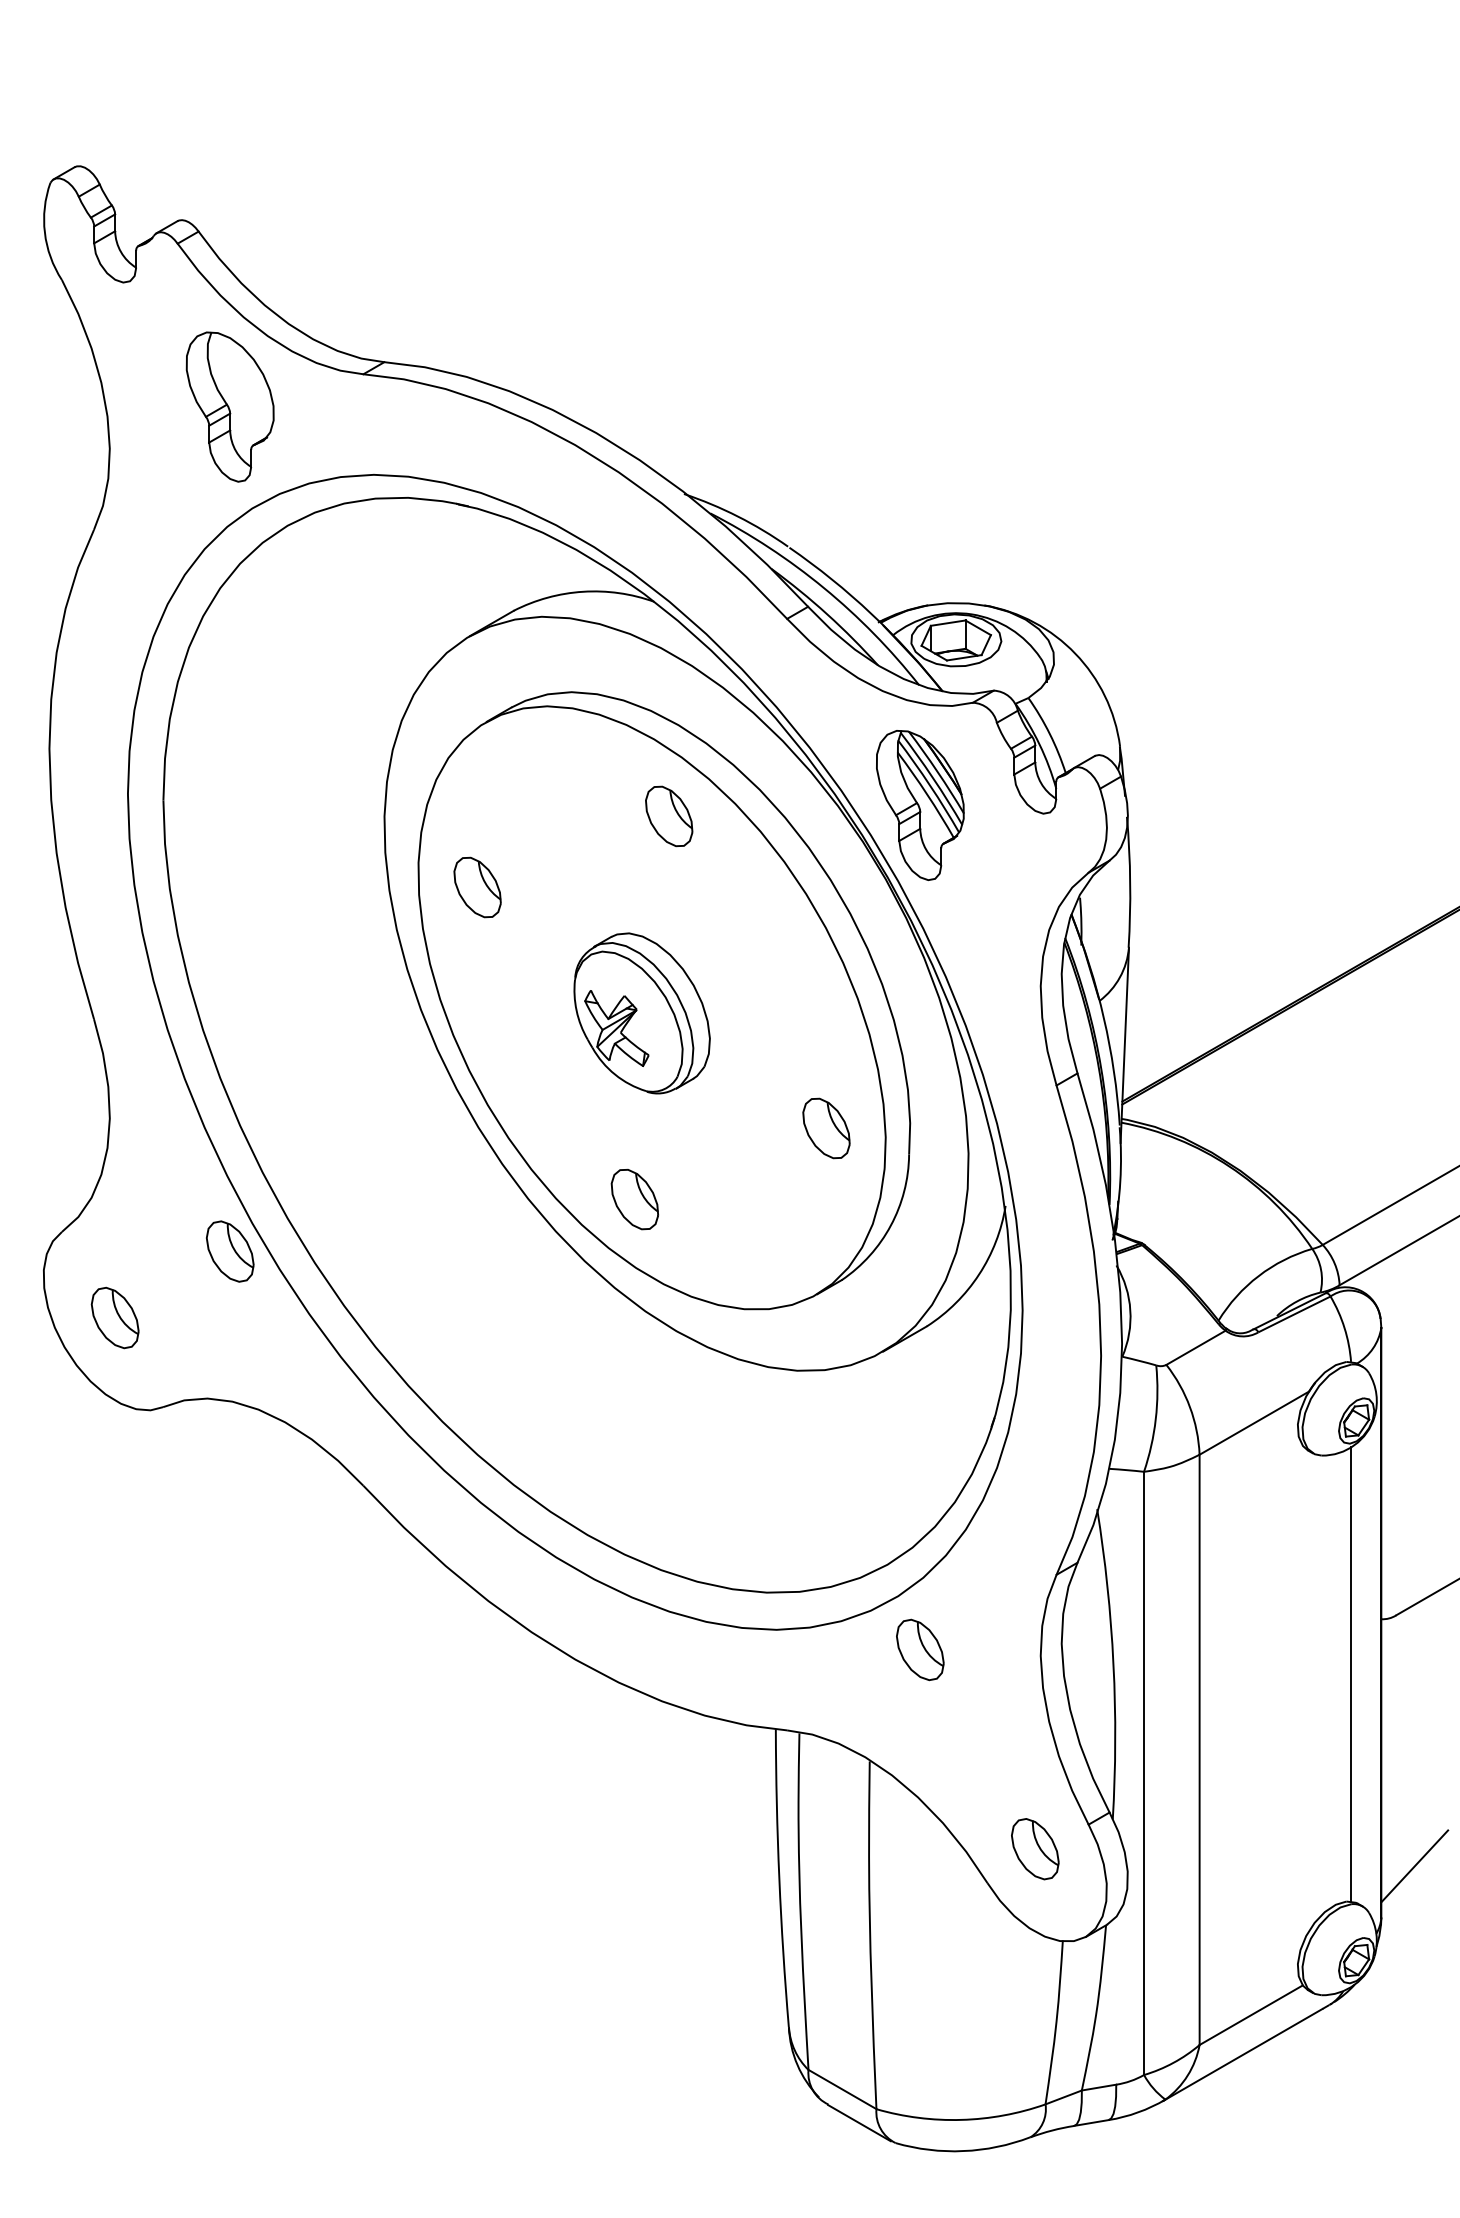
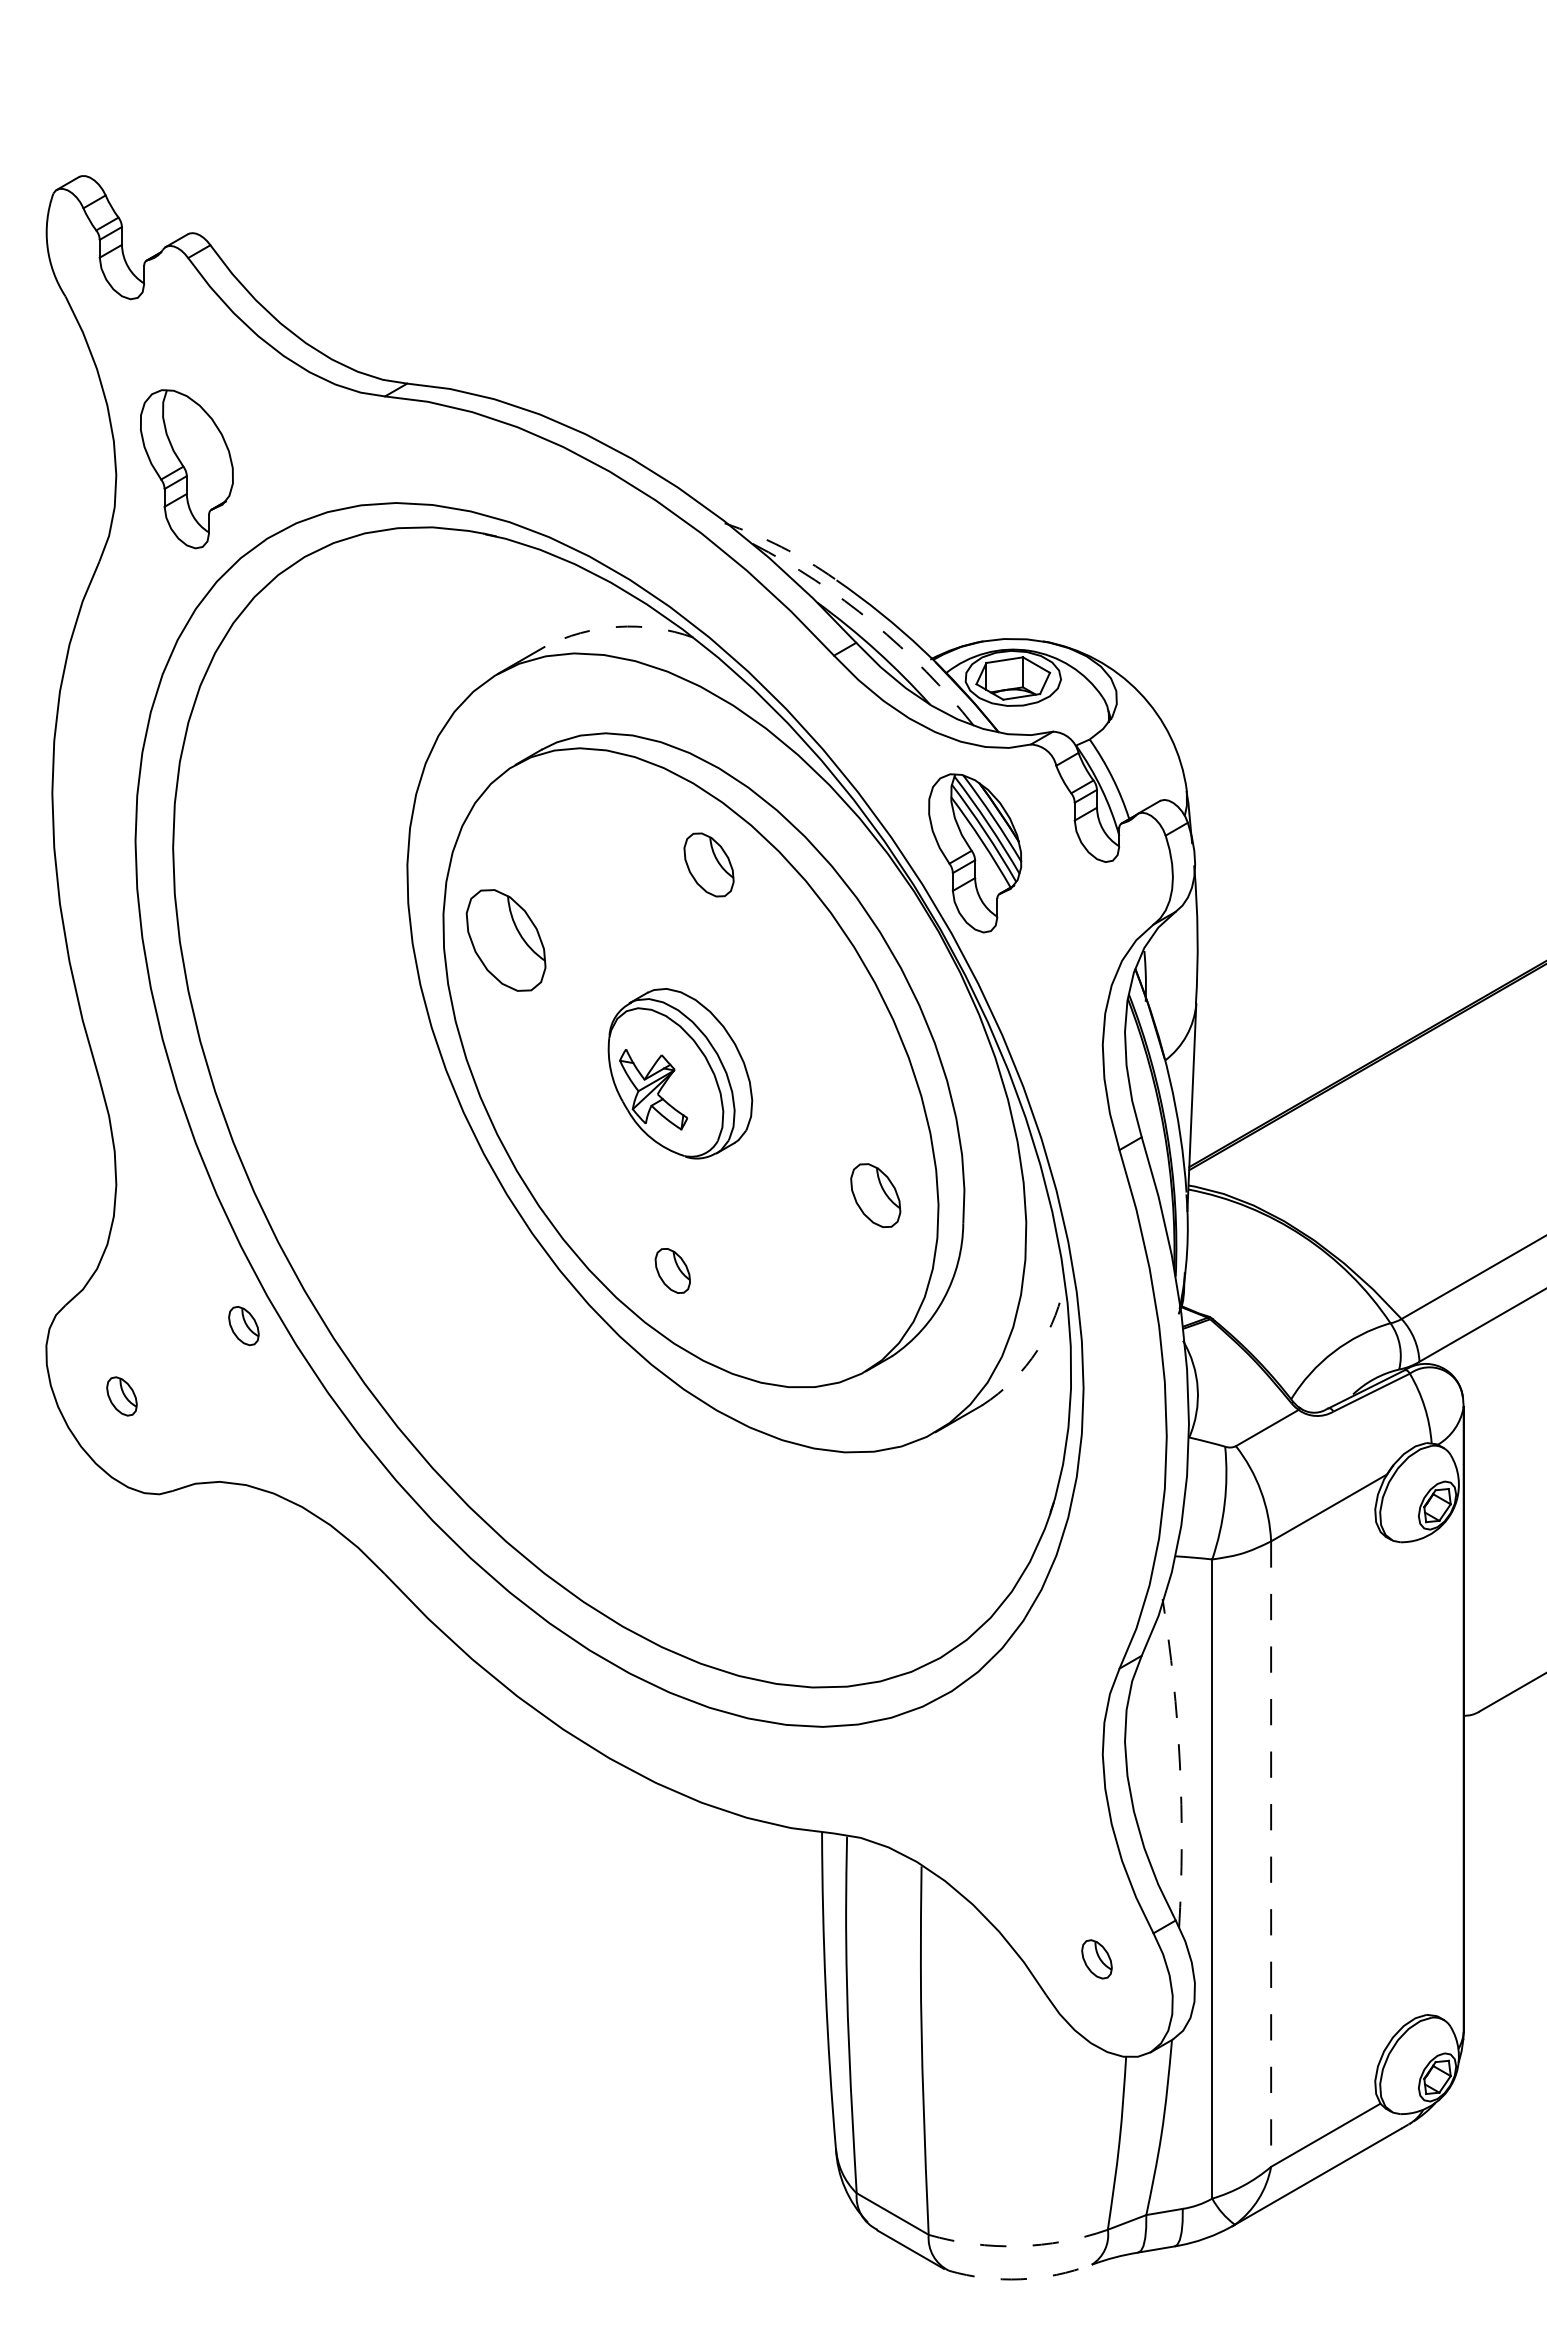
part: (229, 407) -> (186, 469), moved
arc: (737, 516) -> (781, 547), solid -> dashed
arc: (824, 588) -> (873, 623), solid -> dashed
arc: (582, 591) -> (617, 626), solid -> dashed
part: (477, 886) -> (505, 939), size x1.6
part: (634, 1199) -> (672, 1270), size x0.7
part: (229, 1251) -> (243, 1325), size x0.6
arc: (979, 1274) -> (1037, 1350), solid -> dashed
part: (114, 1318) -> (121, 1396), size x0.6
part: (919, 1650) -> (974, 1748), removed
arc: (1113, 1664) -> (1179, 1763), solid -> dashed
line: (1350, 1673) -> (1431, 1773), removed
line: (1199, 1750) -> (1271, 1854), solid -> dashed
part: (1034, 1849) -> (1096, 1959), size x0.6
line: (1414, 1866) -> (1498, 1977), removed
arc: (961, 2120) -> (1018, 2246), solid -> dashed
arc: (963, 2151) -> (1020, 2279), solid -> dashed

